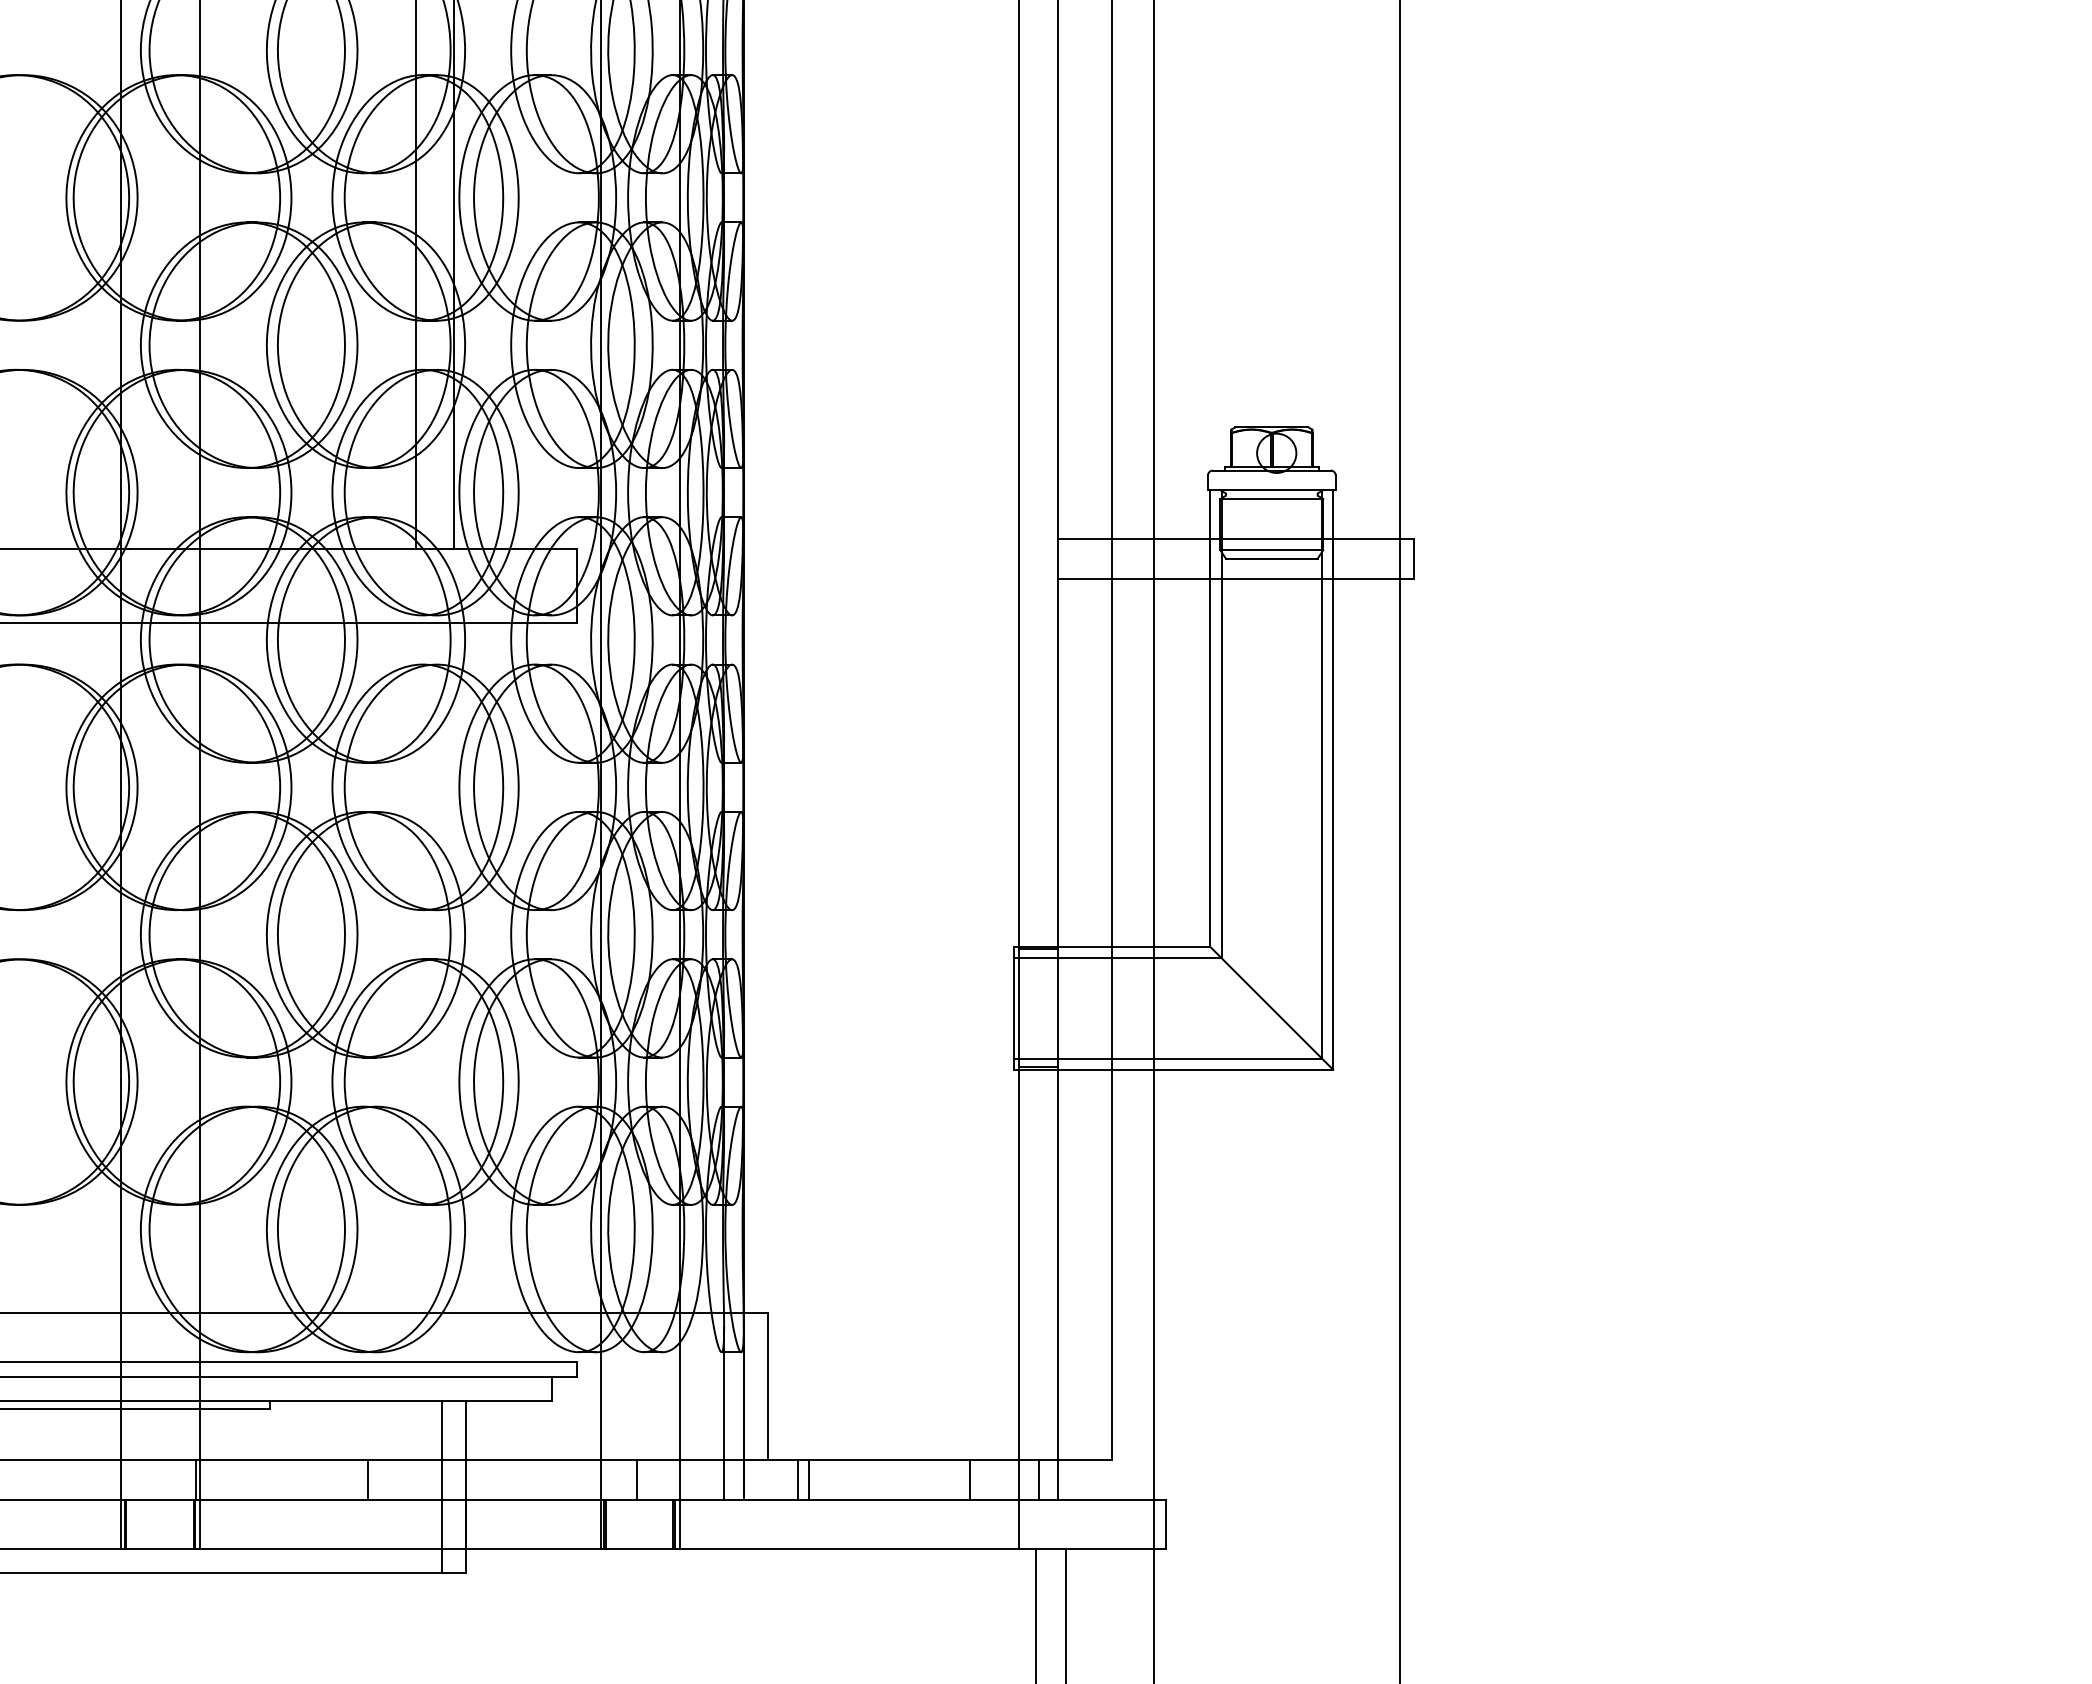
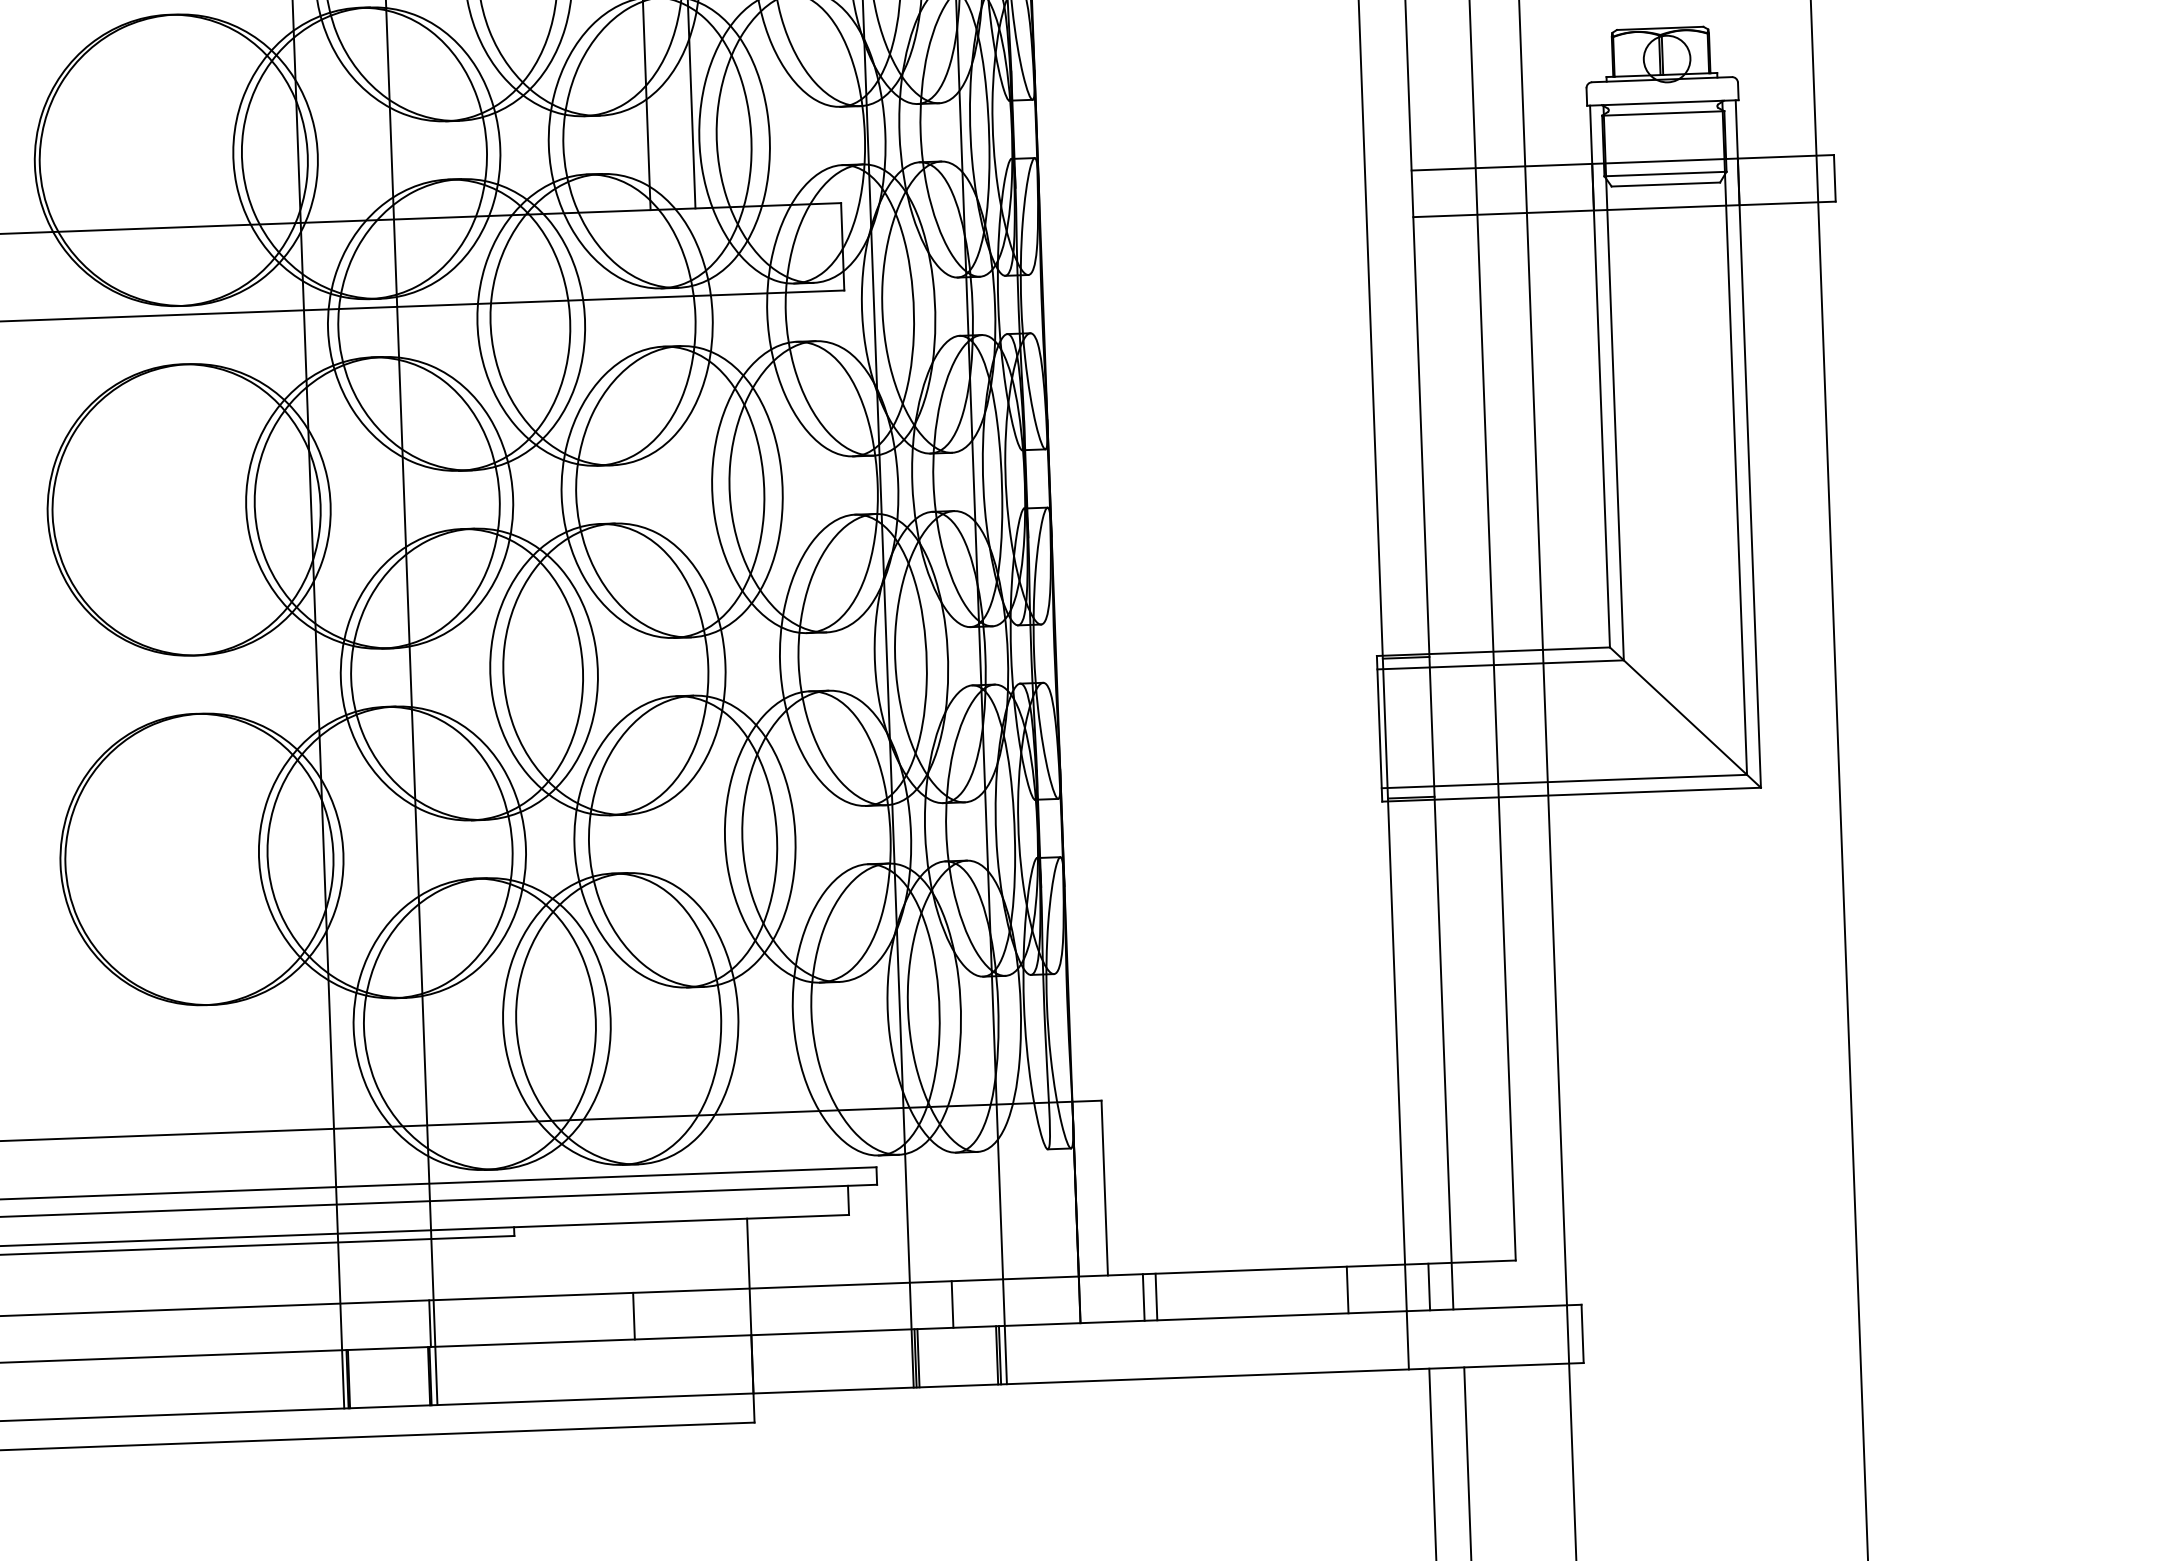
line: (724, 1413) -> (1053, 1221), removed
line: (441, 1487) -> (721, 1321), removed

